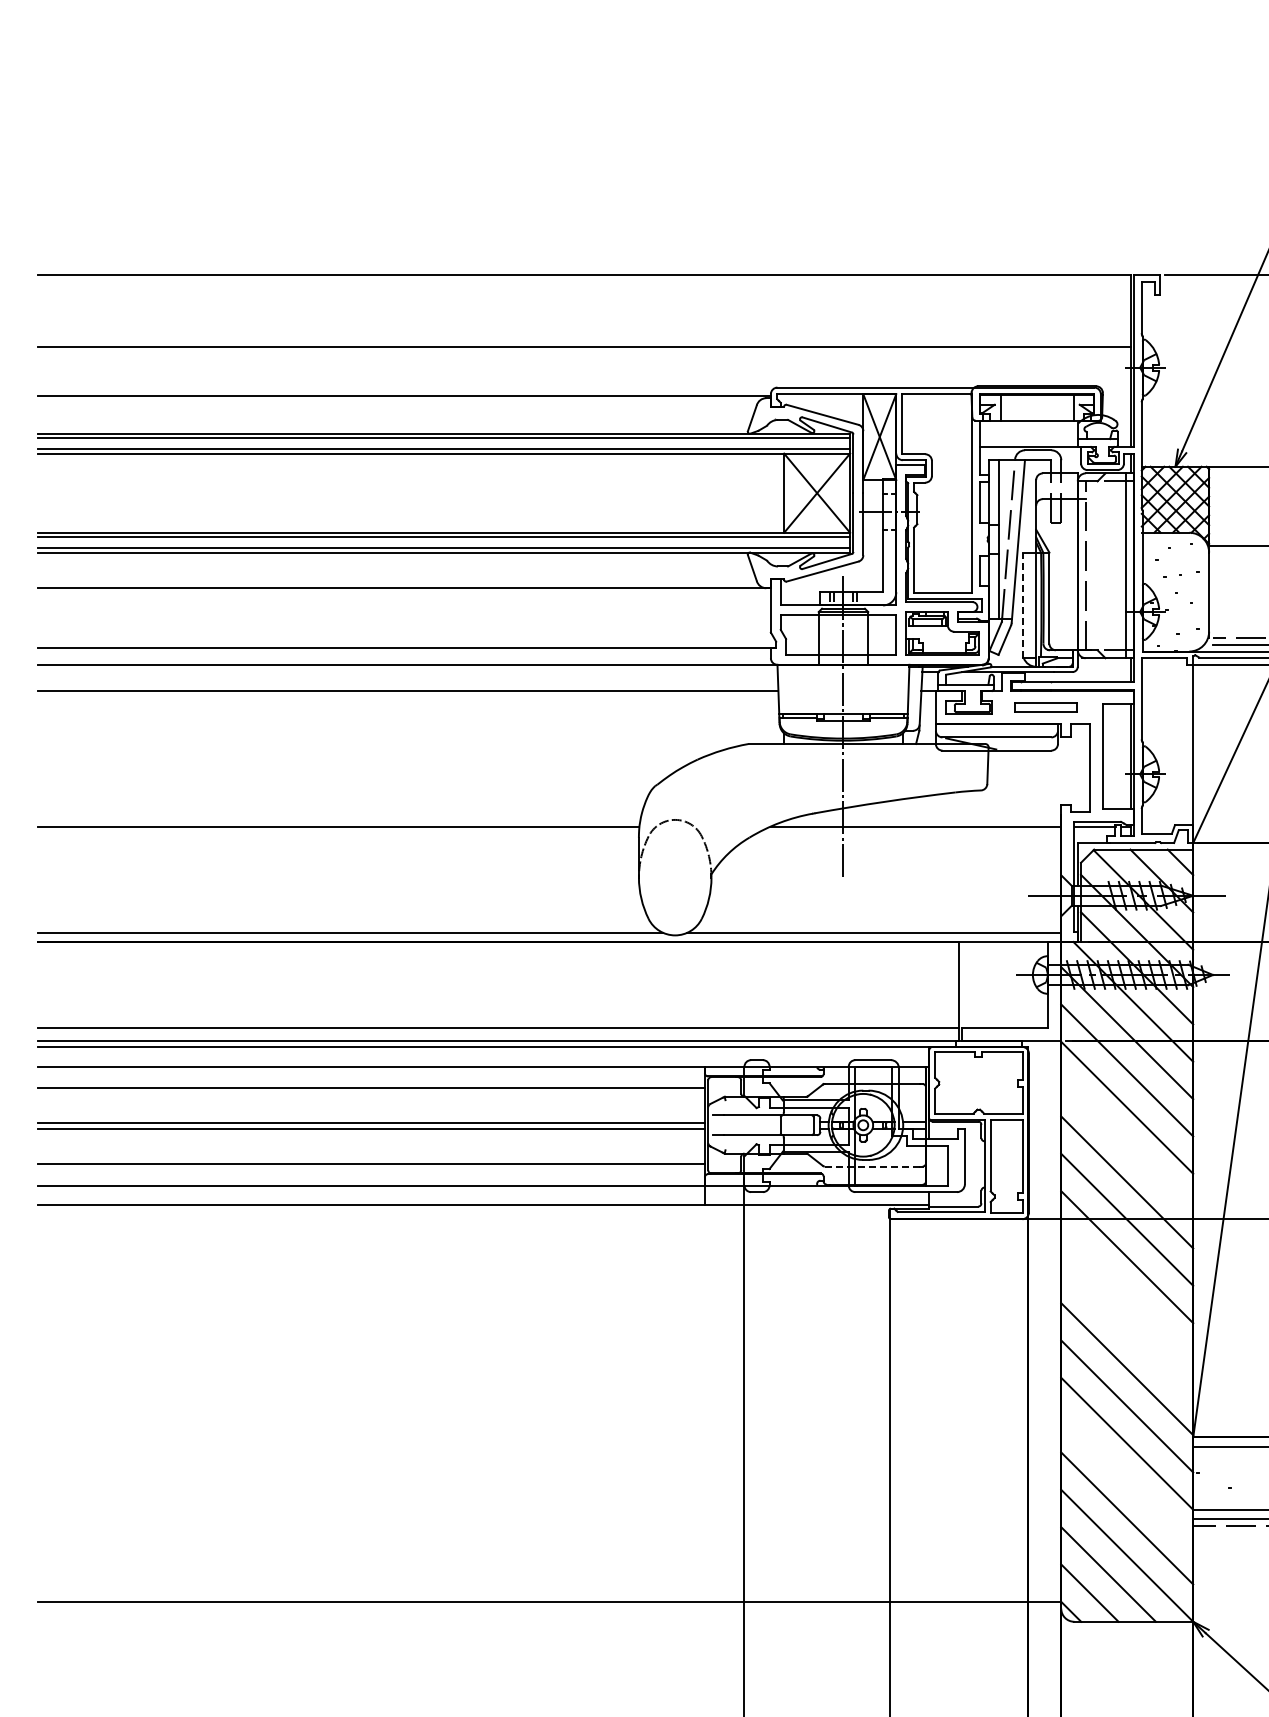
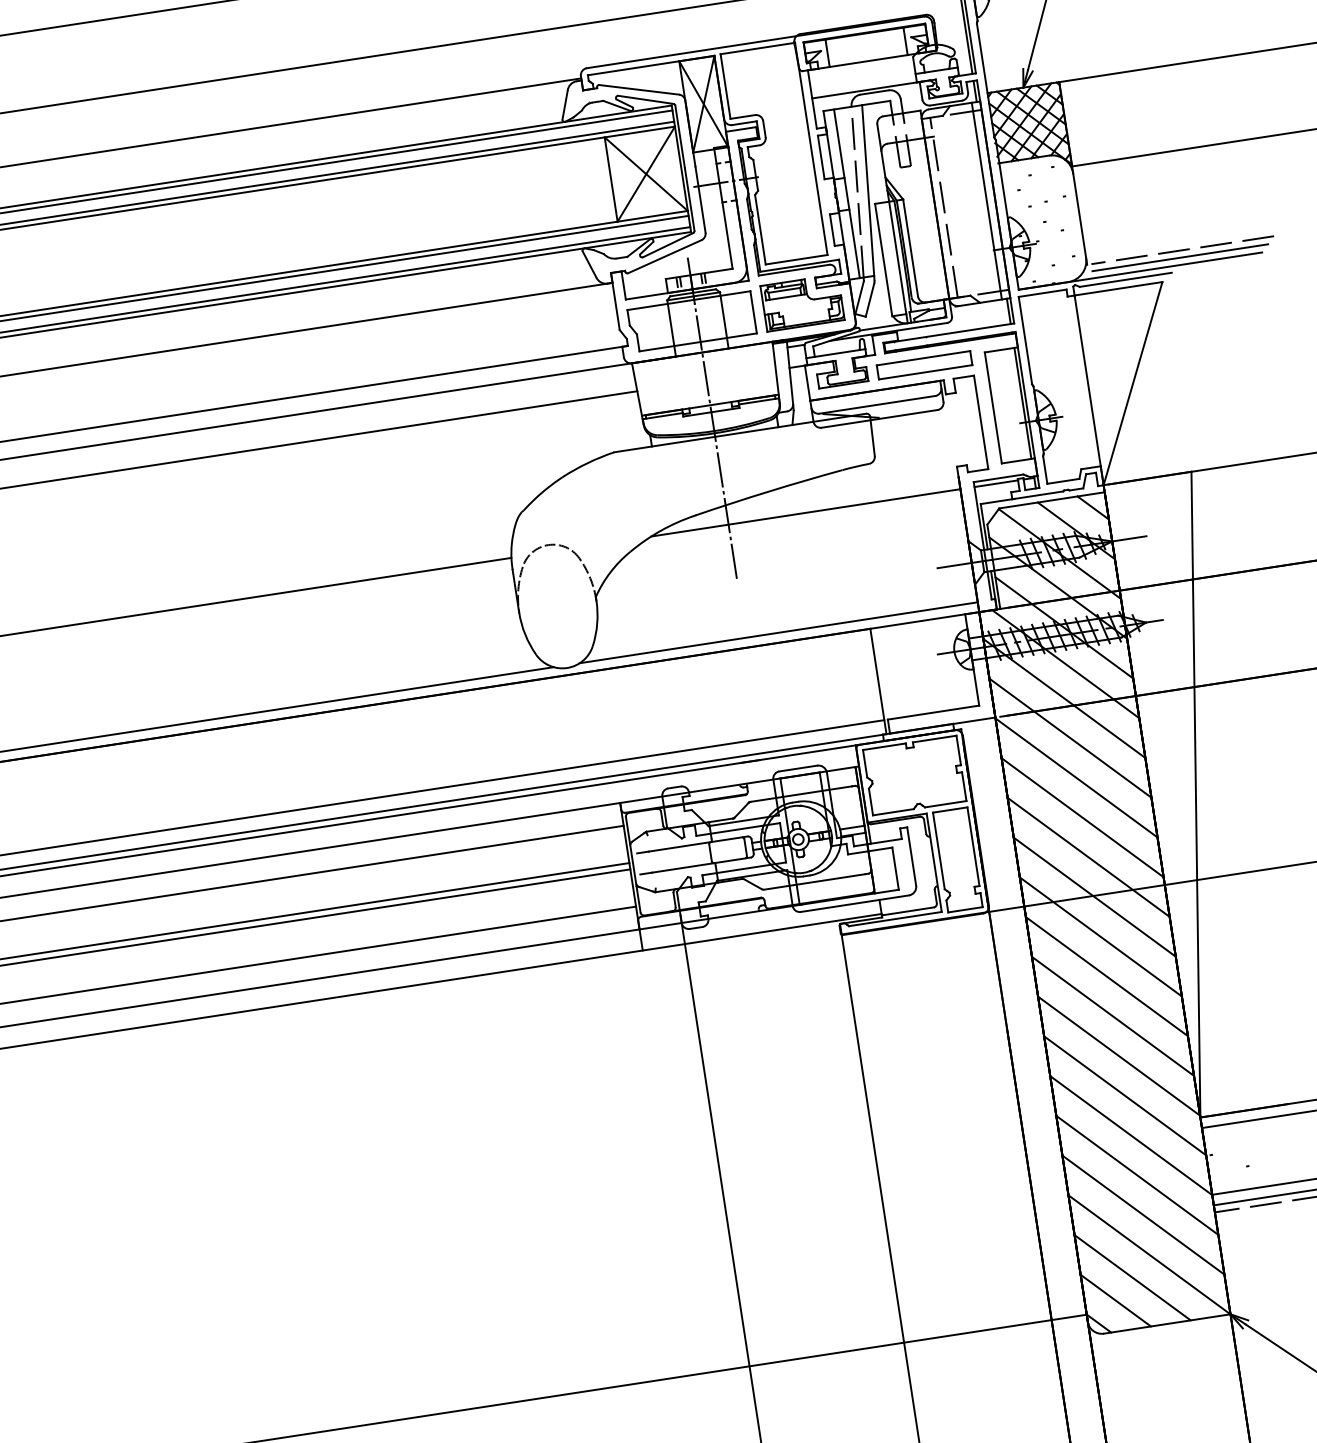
line: (1023, 605) -> (884, 260), dashed -> solid
part: (1045, 707) -> (924, 365), size x1.43
line: (1127, 1145) -> (1082, 817), added
line: (872, 1166) -> (814, 881), dashed -> solid
line: (1127, 1294) -> (1107, 976), added
line: (1127, 1331) -> (1113, 1015), added
line: (1127, 1481) -> (1137, 1175), added

